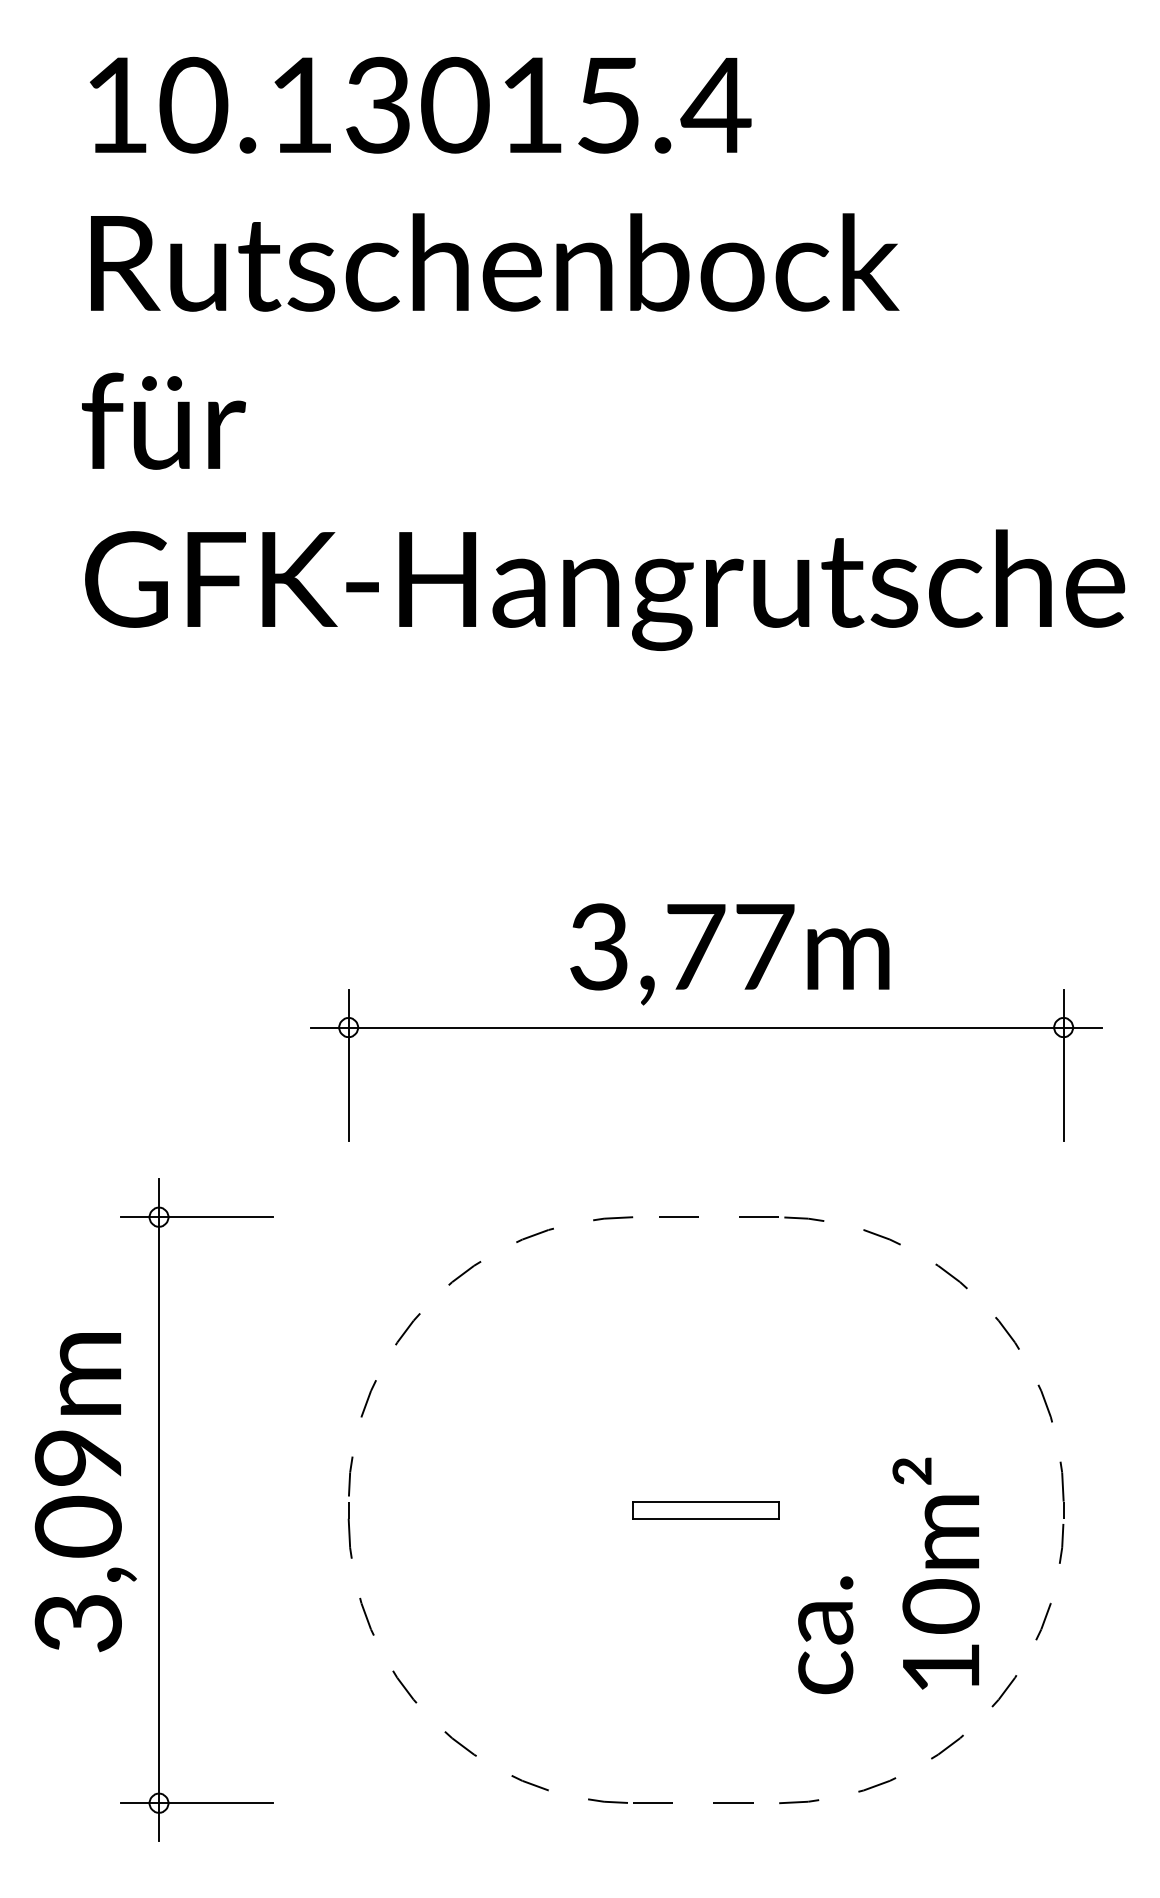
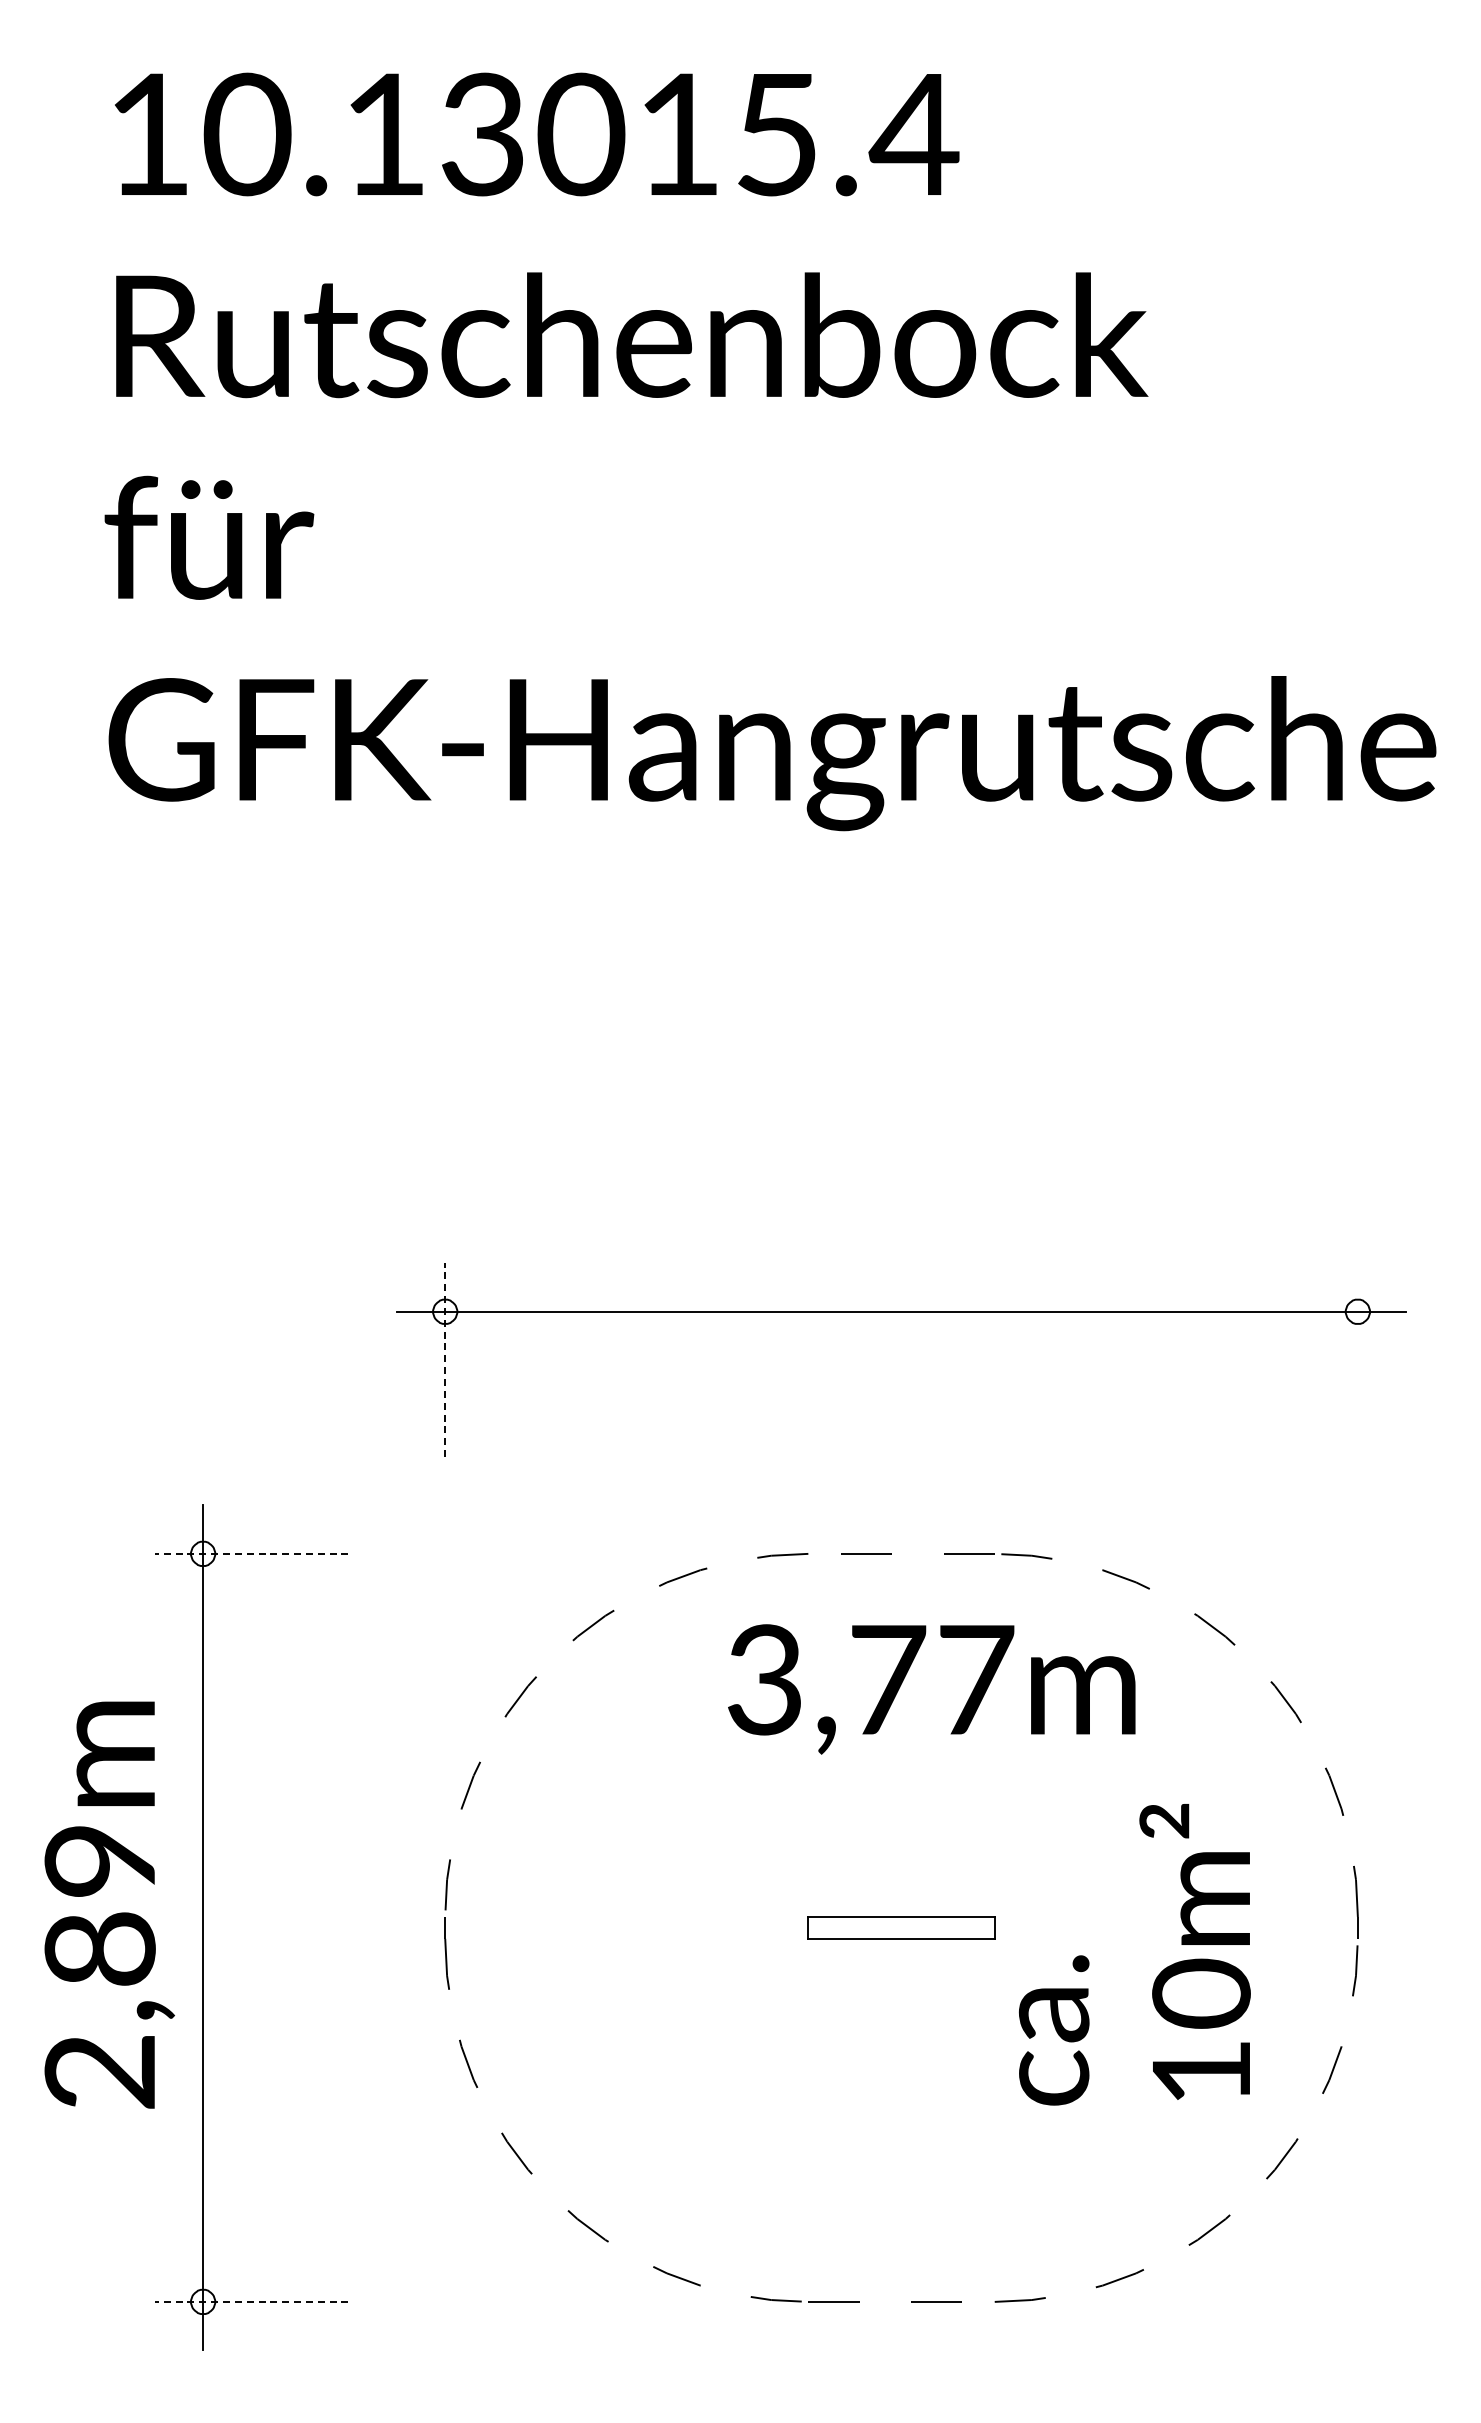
text: (729, 954) -> (931, 1689), moved
line: (348, 1065) -> (445, 1360), solid -> dashed
line: (1063, 1065) -> (1357, 1360), removed
line: (196, 1216) -> (251, 1553), solid -> dashed
text: (78, 1574) -> (100, 2009), 3,09m -> 2,89m
text: (888, 1575) -> (1134, 1954), moved
line: (196, 1802) -> (251, 2301), solid -> dashed

